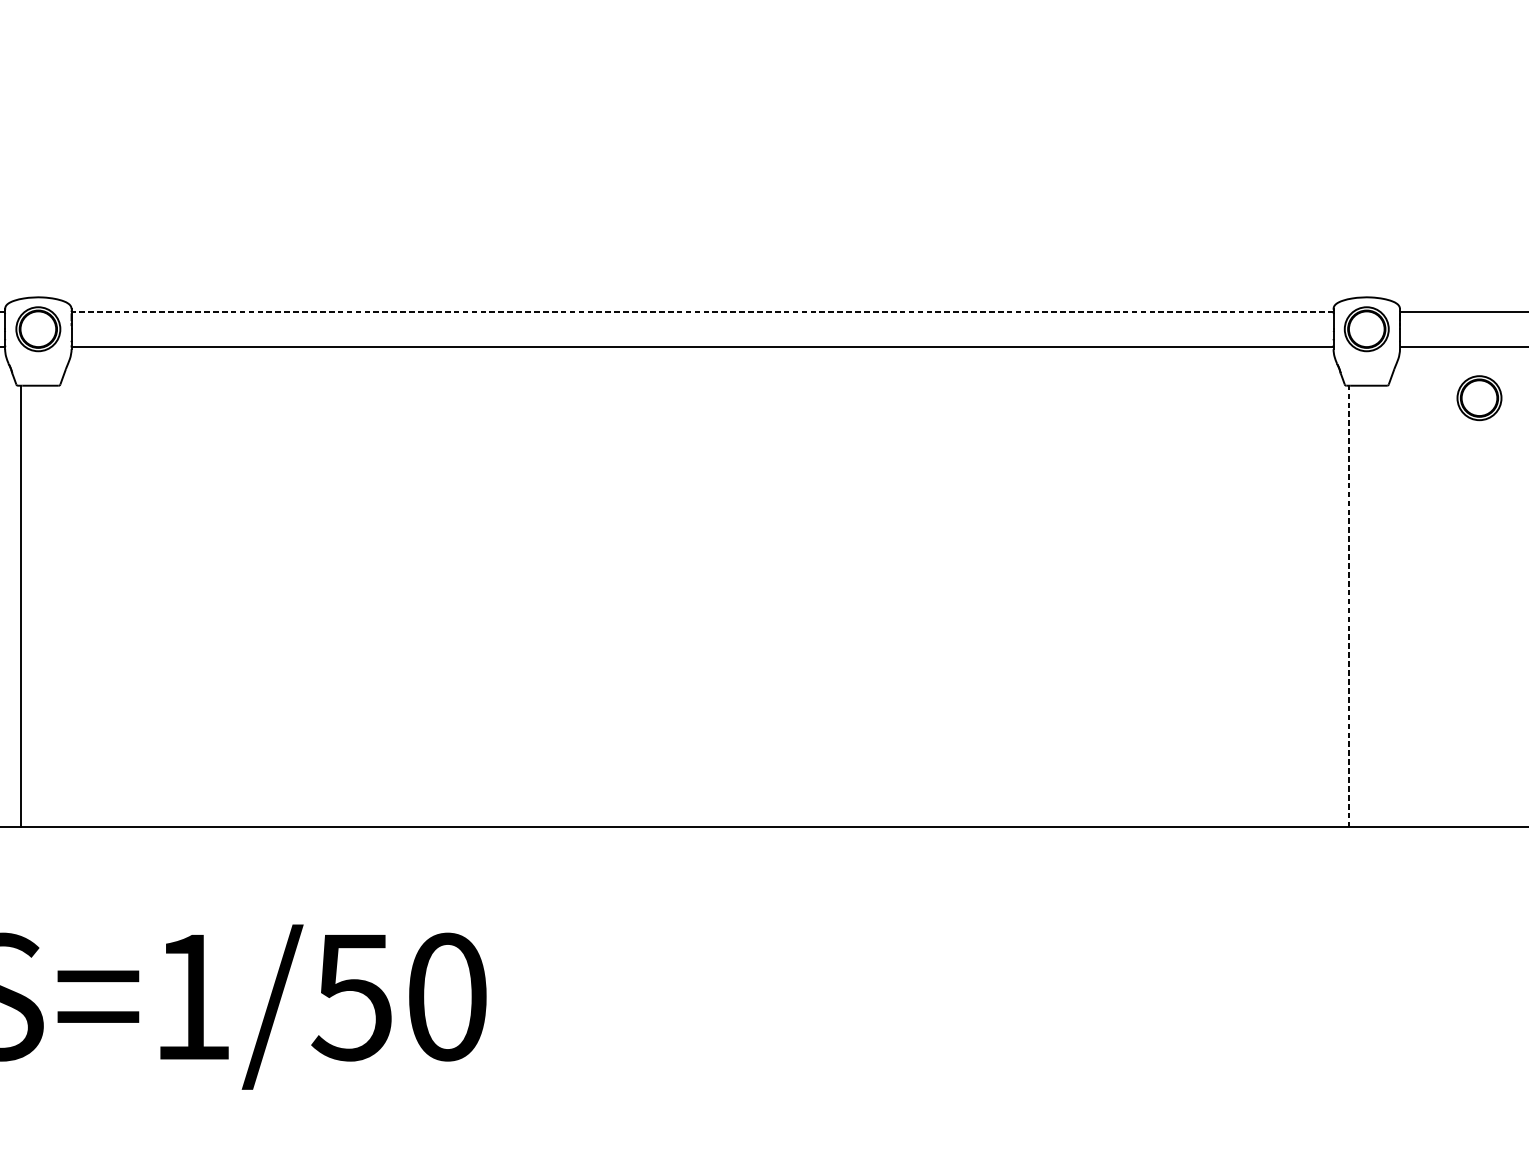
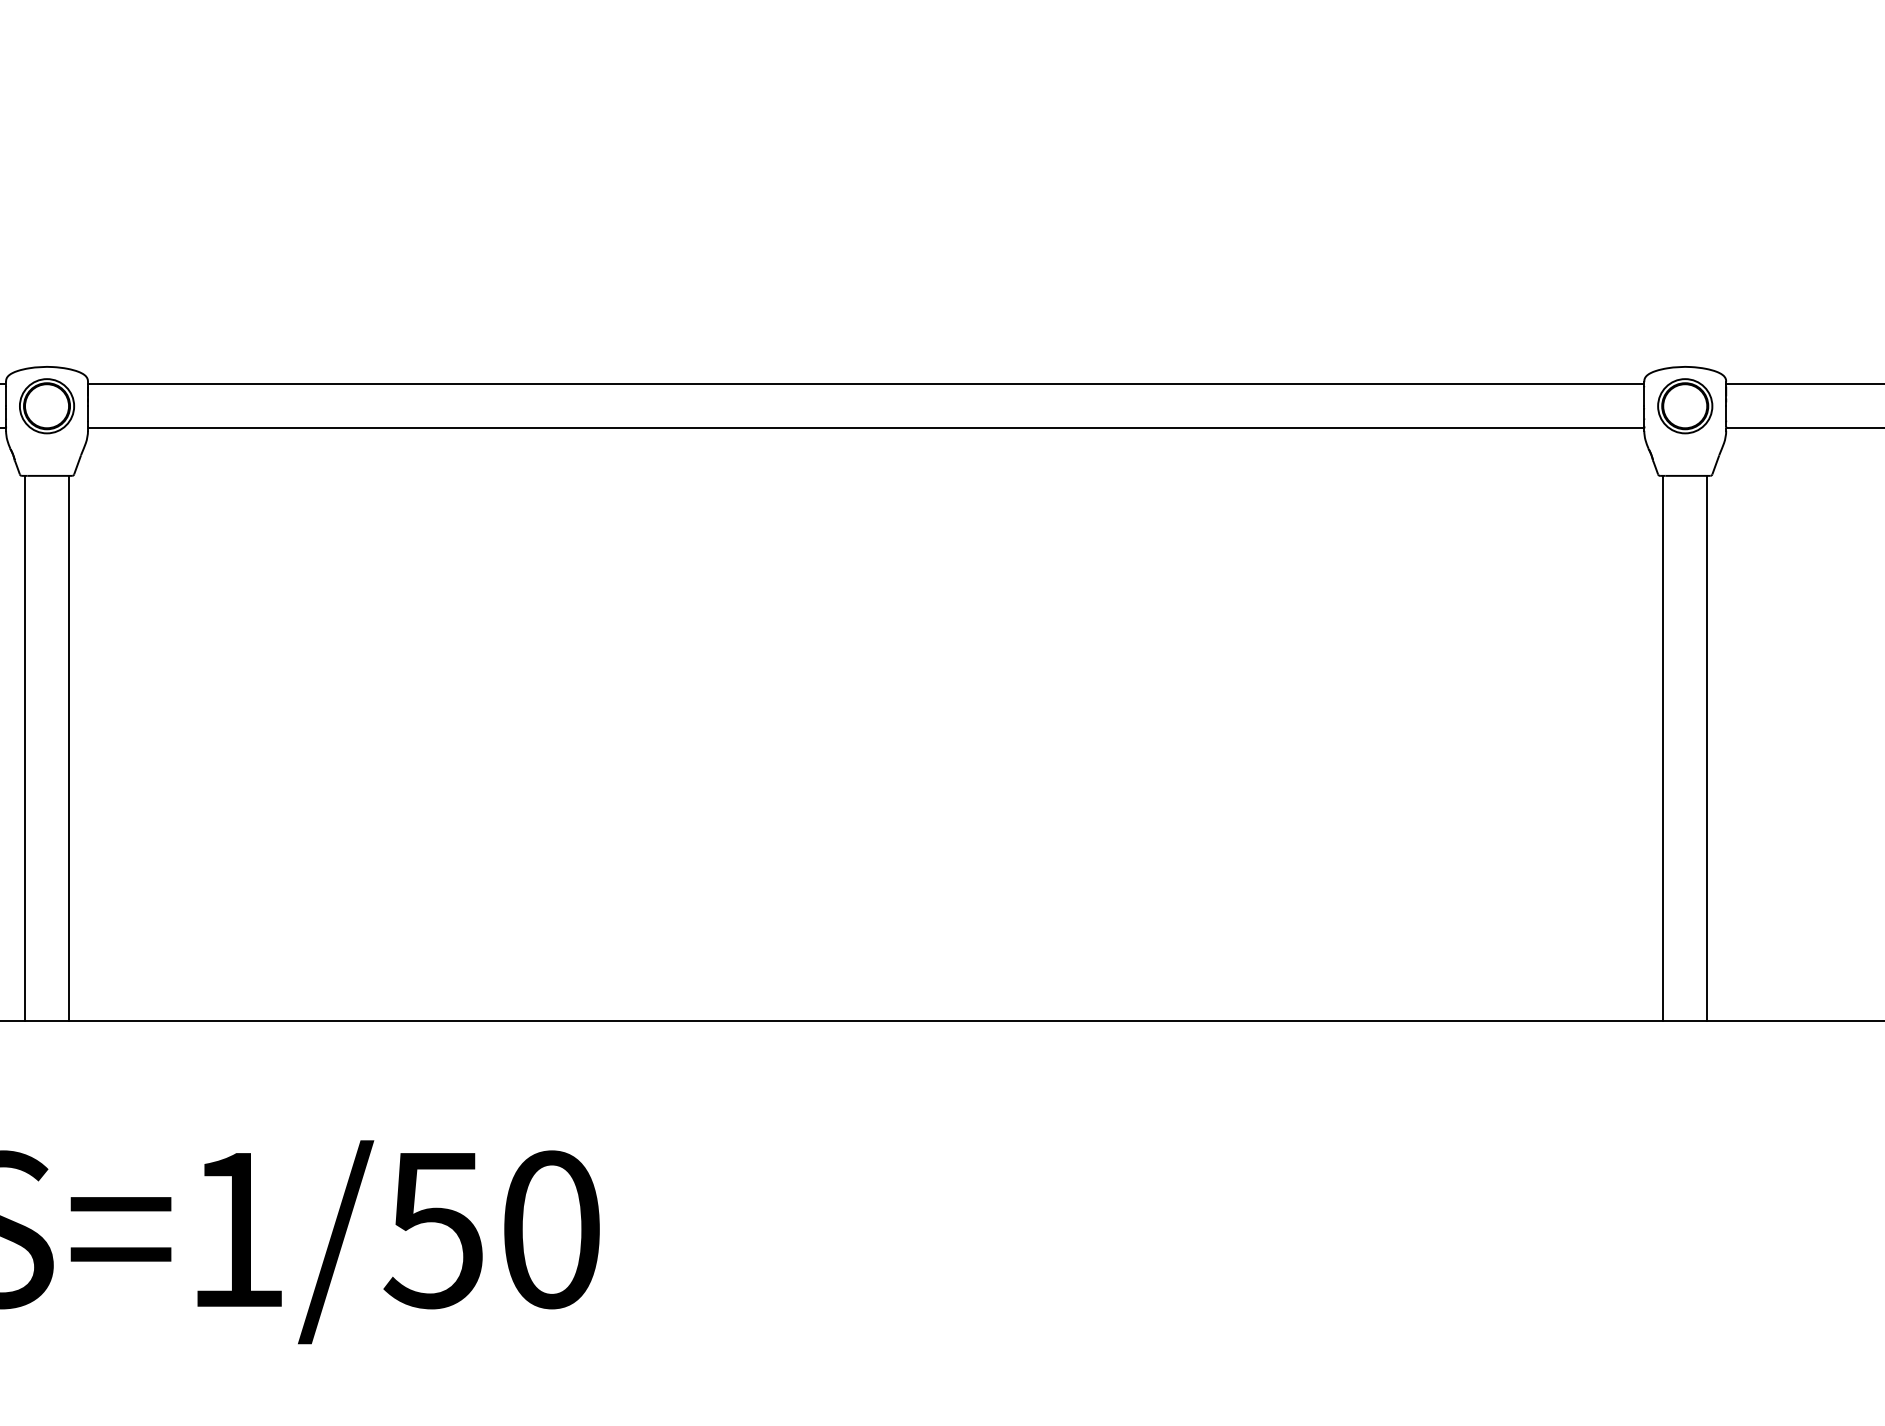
line: (702, 311) -> (865, 384), dashed -> solid
part: (1479, 398) -> (1824, 491), removed
line: (55, 605) -> (68, 747), added
line: (1349, 605) -> (1663, 747), dashed -> solid
line: (1384, 605) -> (1707, 747), added

